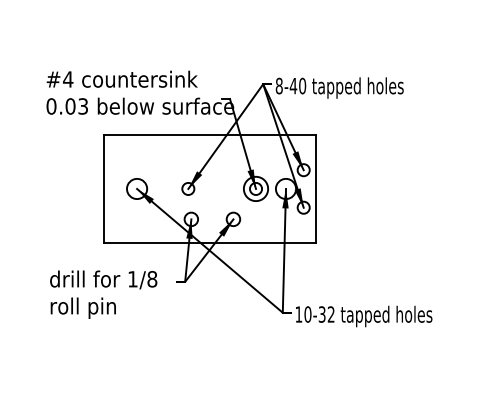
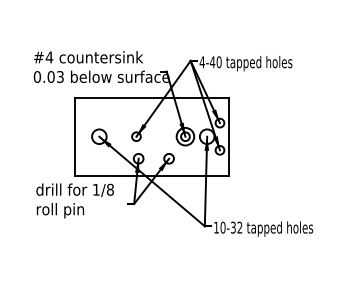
text: (278, 85) -> (201, 61), 8-40 -> 4-40
text: (103, 294) -> (75, 200), moved

